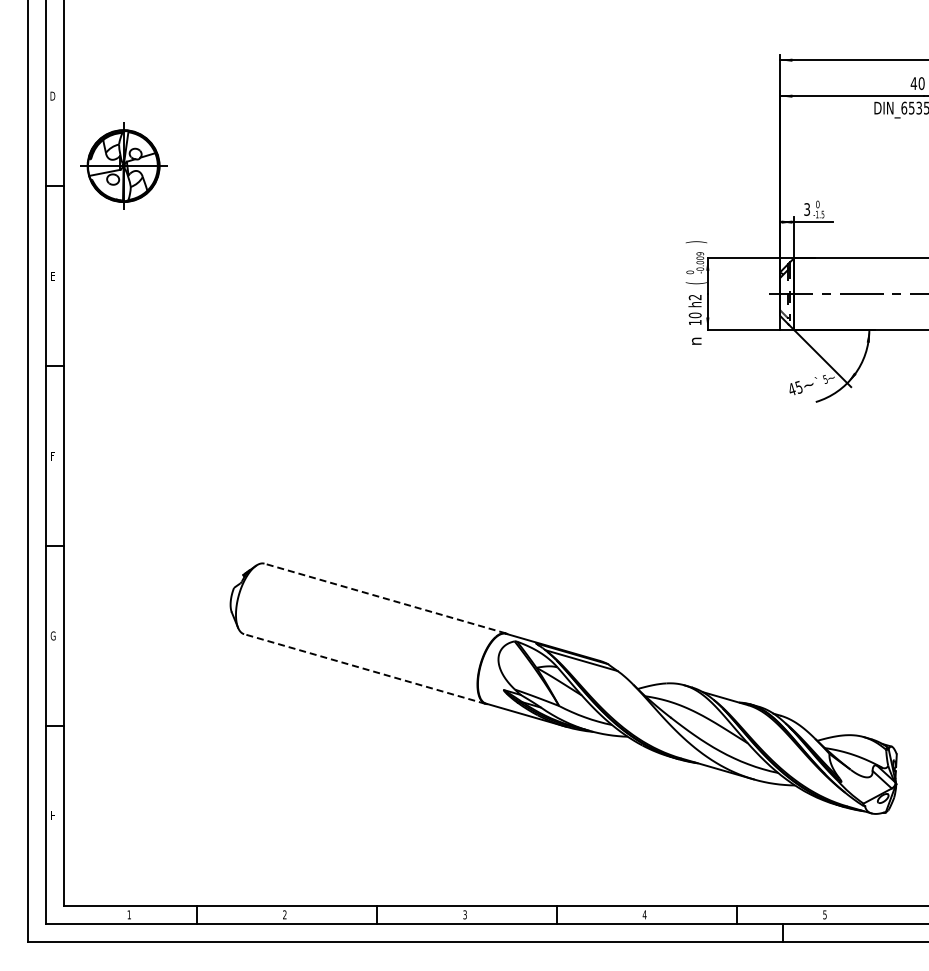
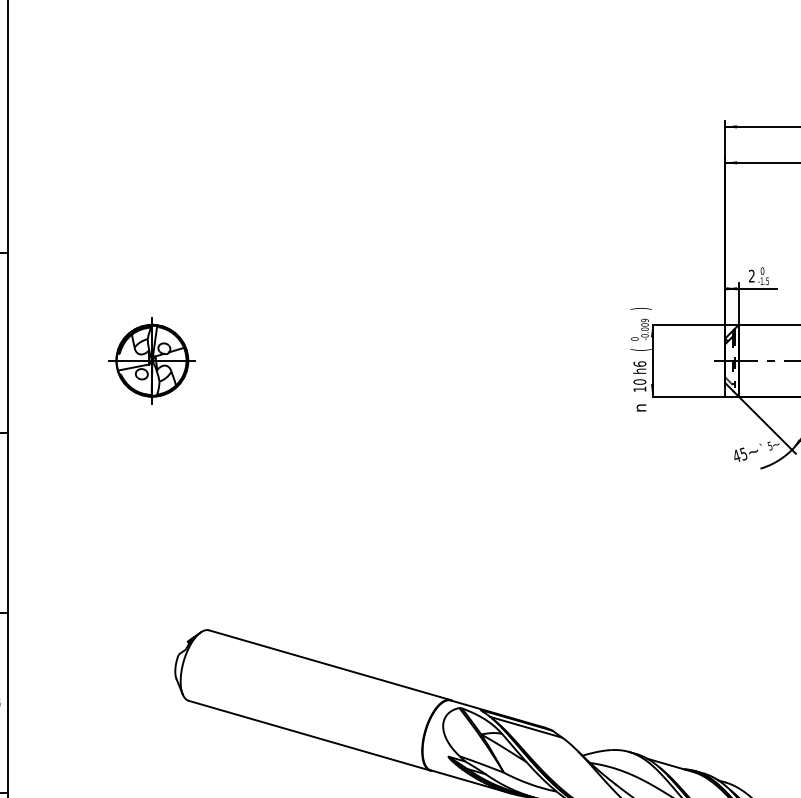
part: (123, 165) -> (152, 360), moved
text: (807, 209) -> (752, 276), 3 -> 2
text: (694, 297) -> (639, 364), h2 -> h6
line: (385, 598) -> (330, 665), dashed -> solid
line: (364, 669) -> (309, 736), dashed -> solid

